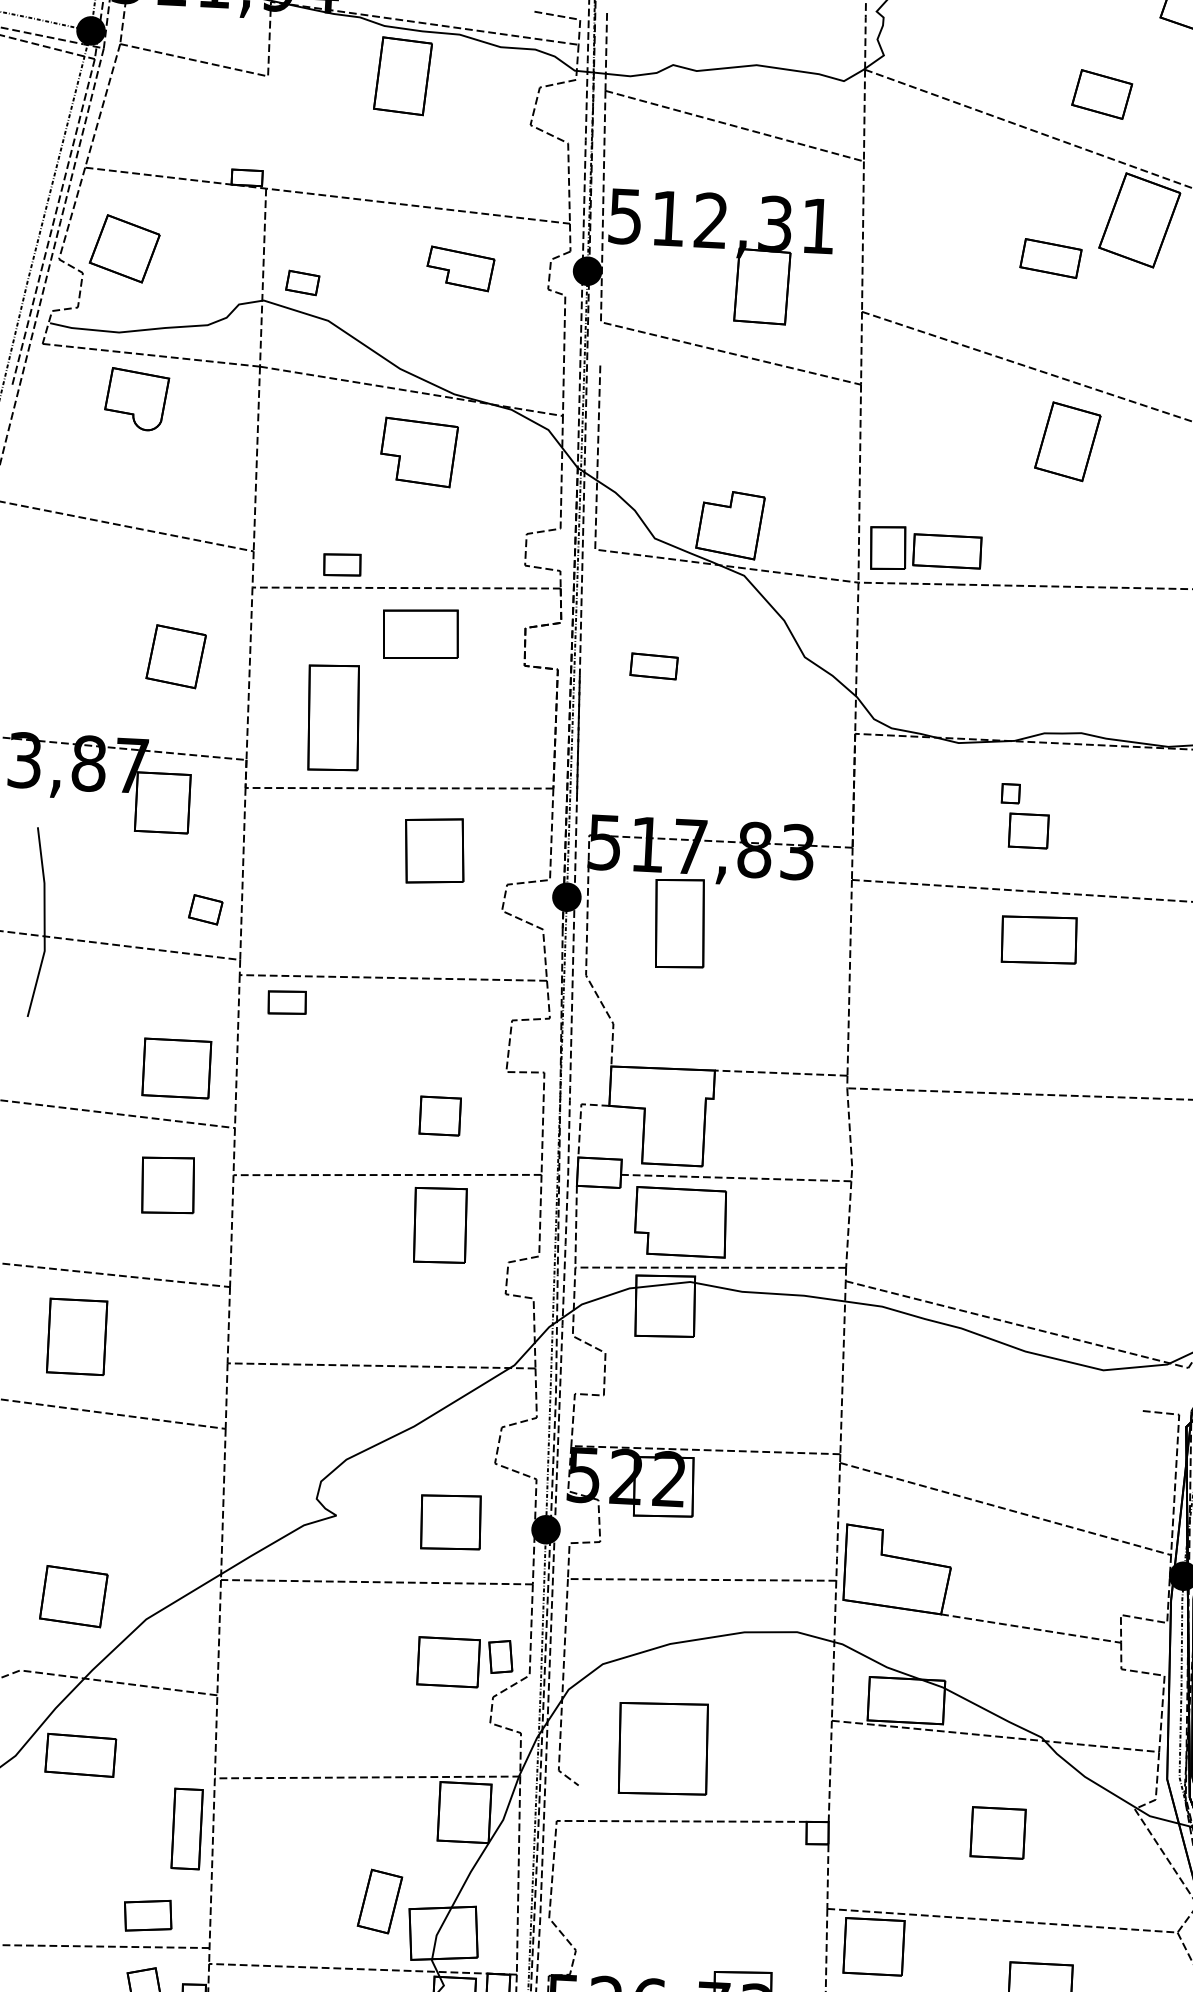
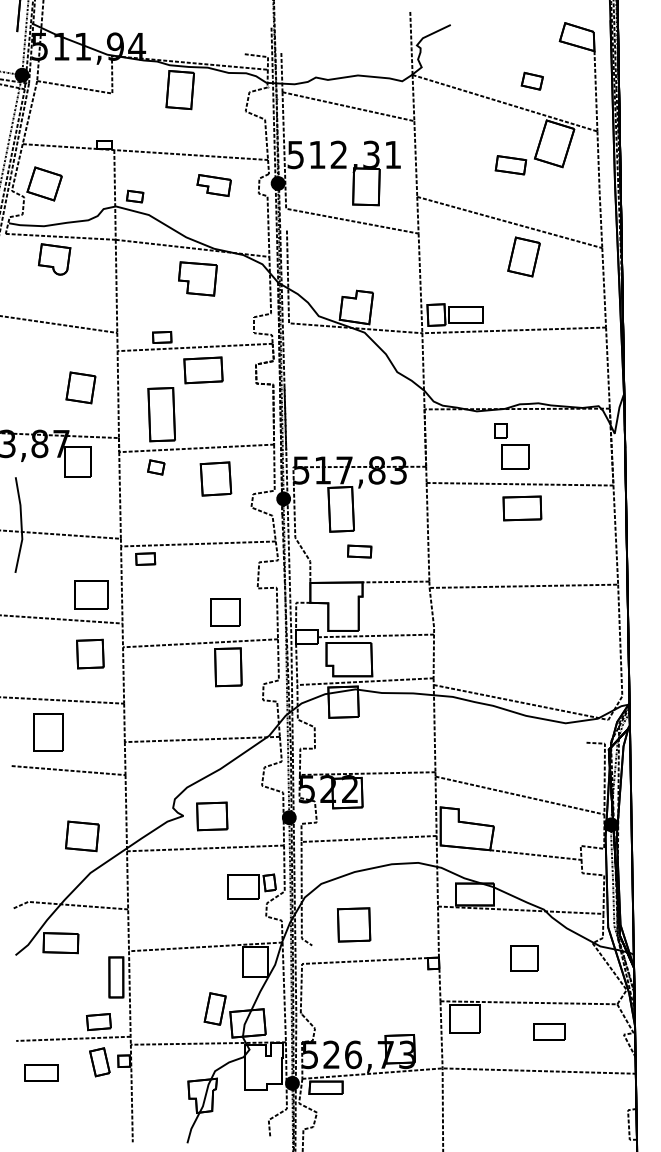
part: (1100, 92) -> (531, 80), size x0.71
part: (653, 666) -> (359, 551), moved
part: (1023, 816) -> (511, 446), size x1.43
part: (206, 909) -> (156, 467), moved
part: (440, 1116) -> (225, 612), size x1.43
part: (451, 1522) -> (212, 816), moved
part: (73, 1596) -> (82, 836), moved
part: (664, 1747) -> (354, 924), size x0.71

